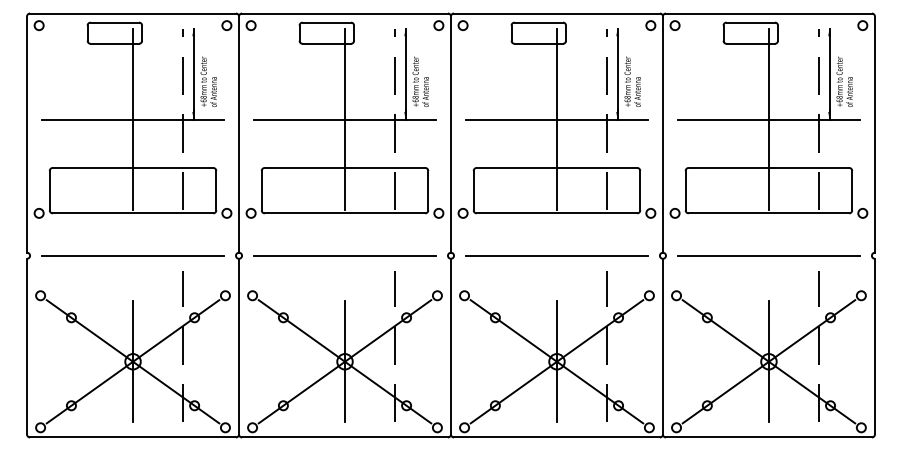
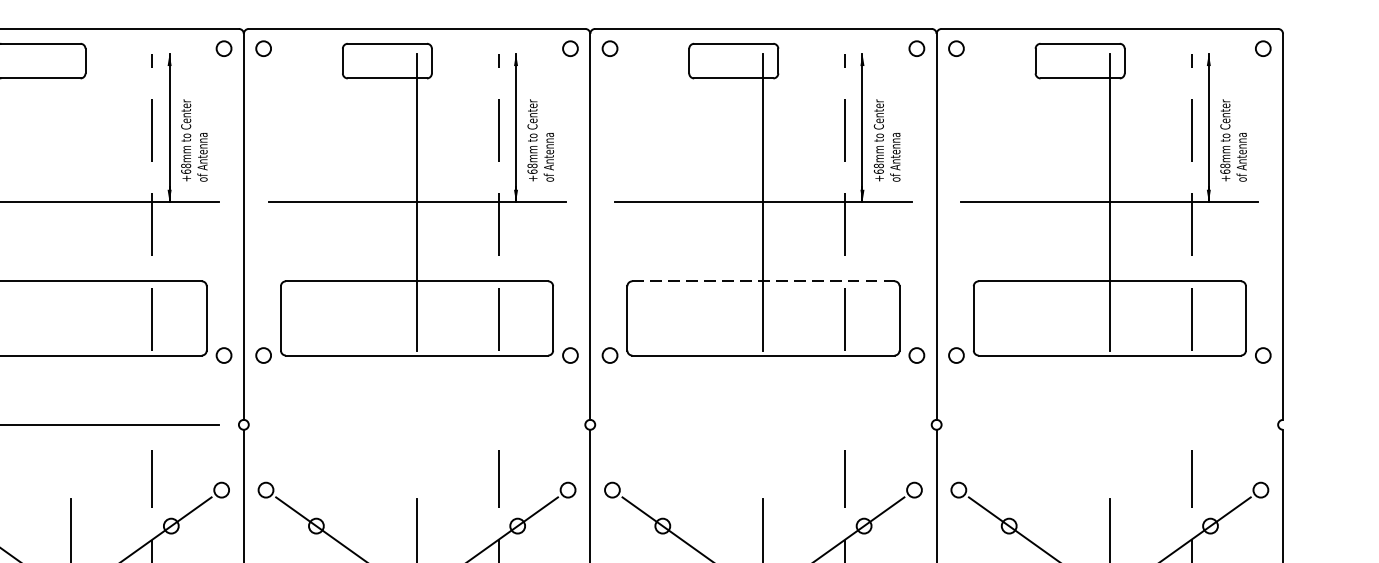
line: (133, 119) -> (71, 202), removed
line: (557, 167) -> (764, 280), solid -> dashed
line: (344, 255) -> (416, 424), removed
line: (556, 255) -> (762, 424), removed
line: (768, 255) -> (1109, 424), removed

